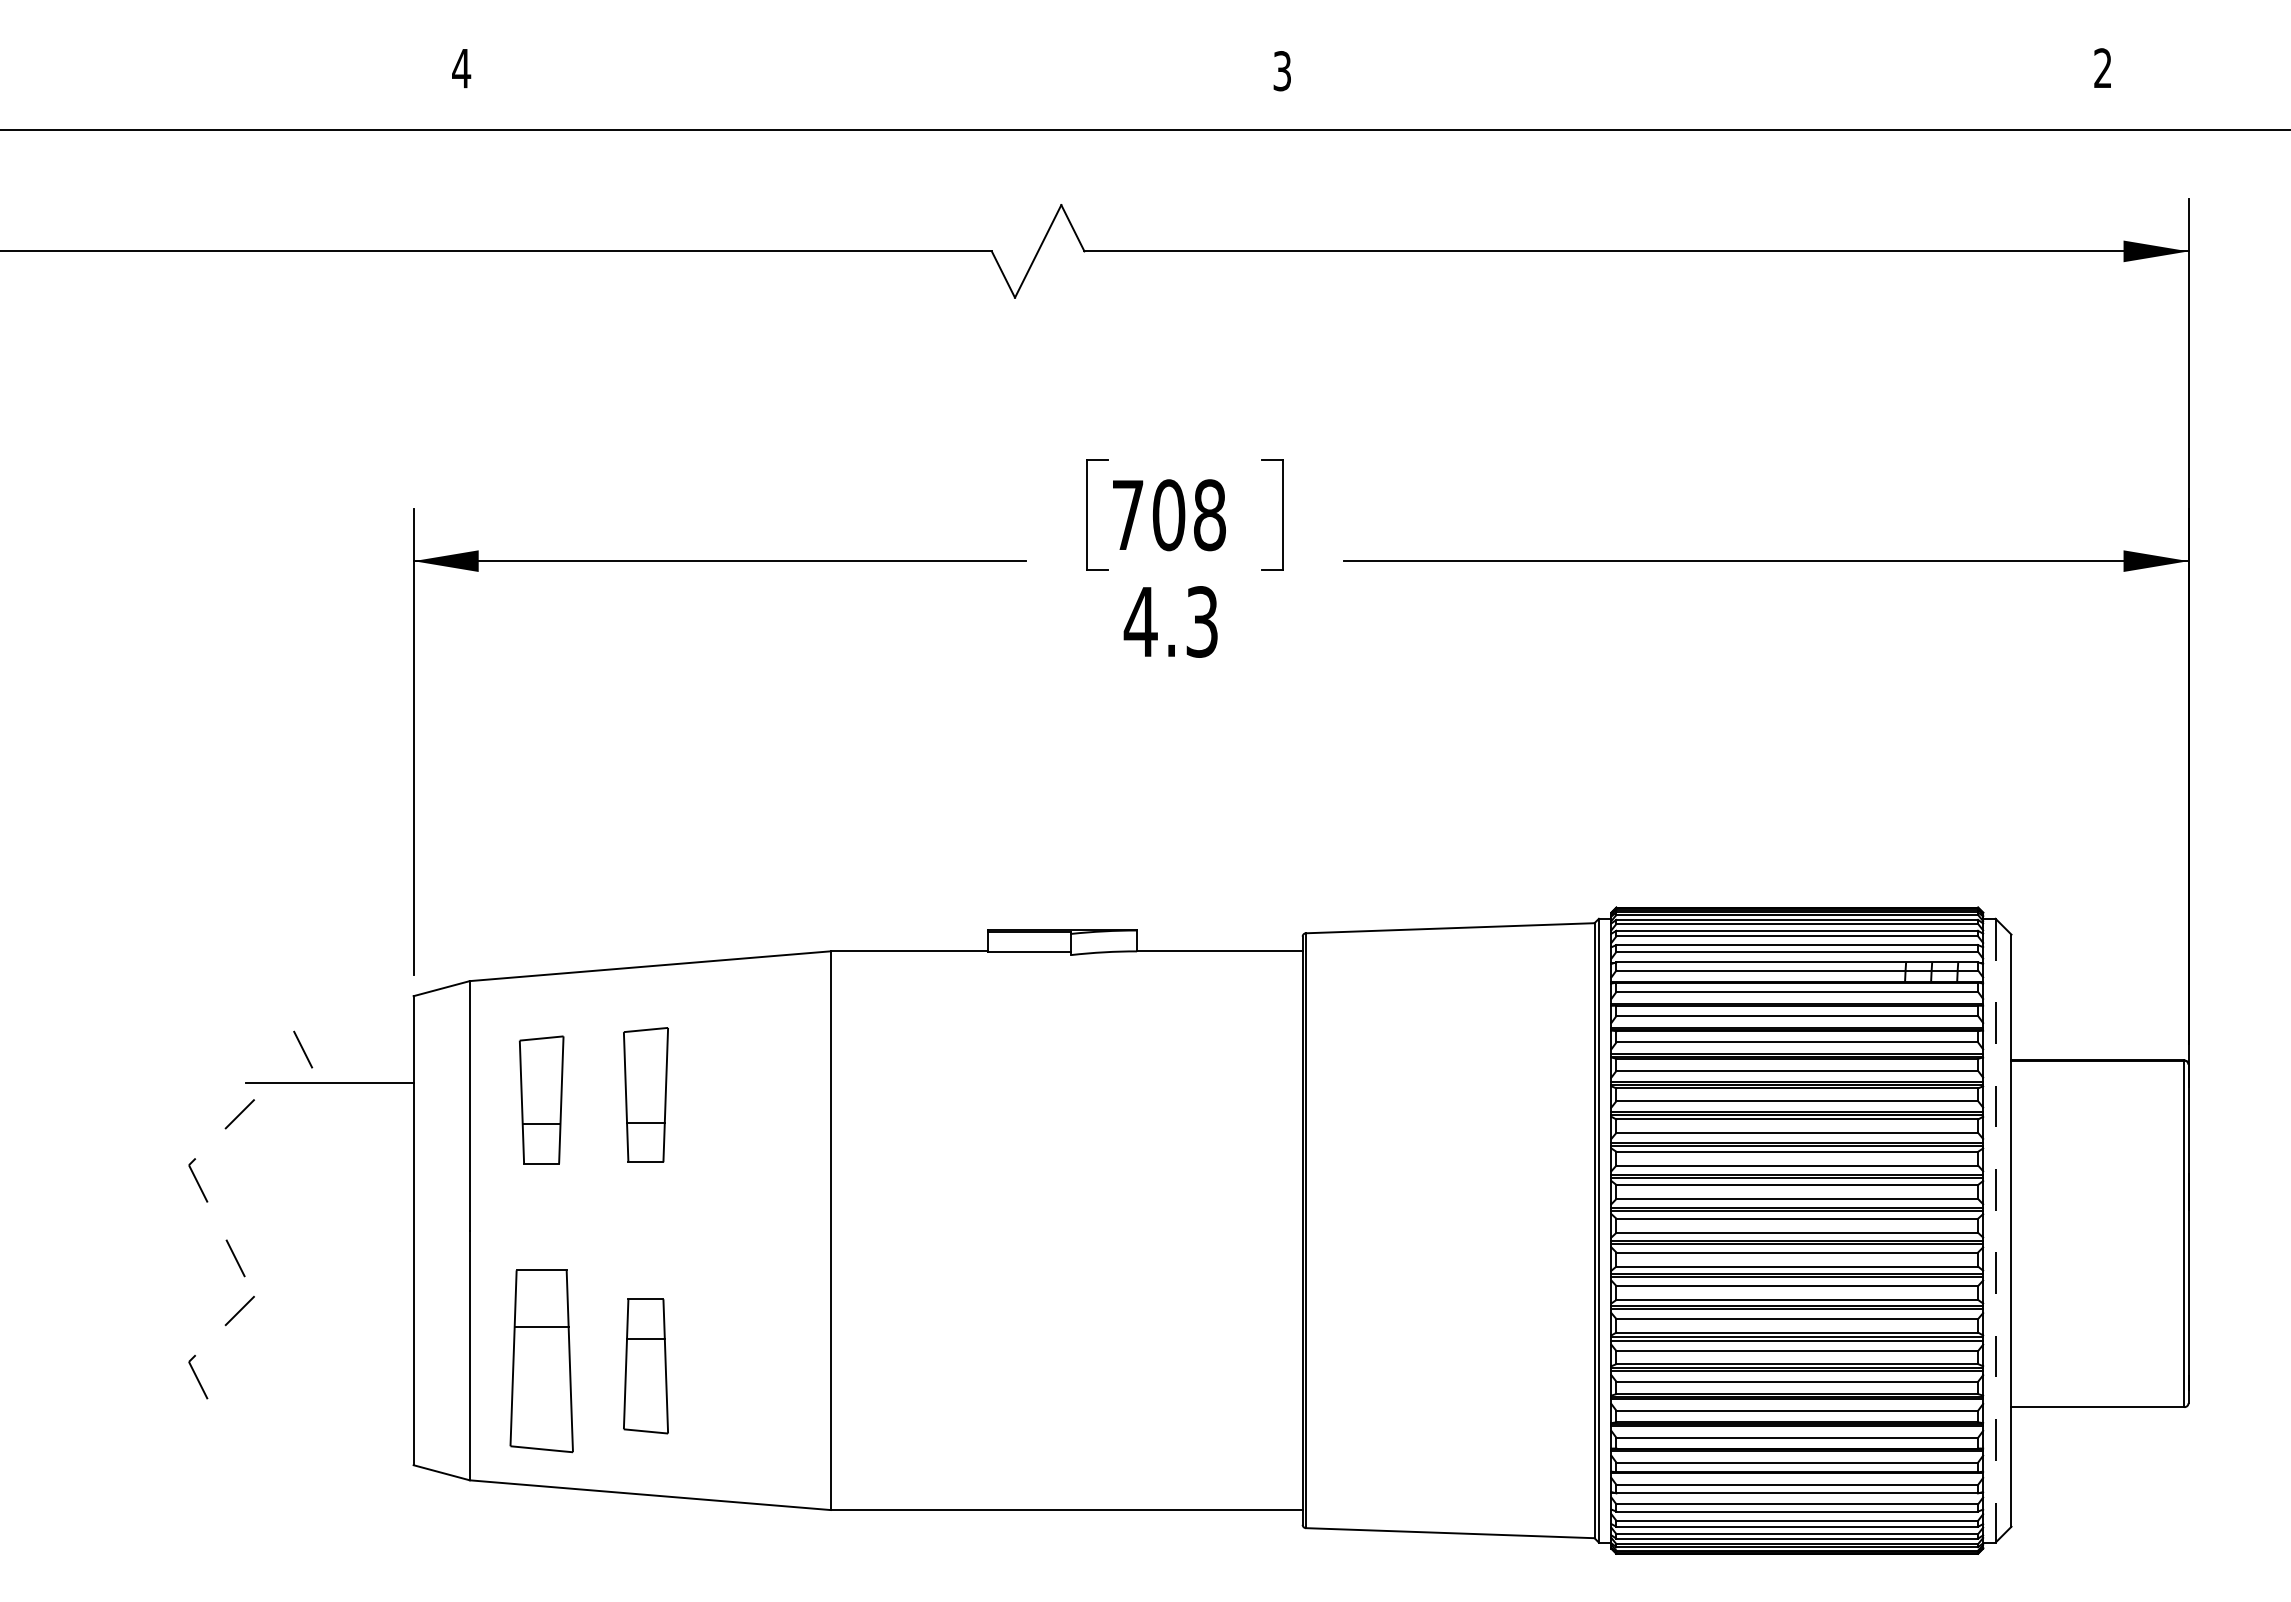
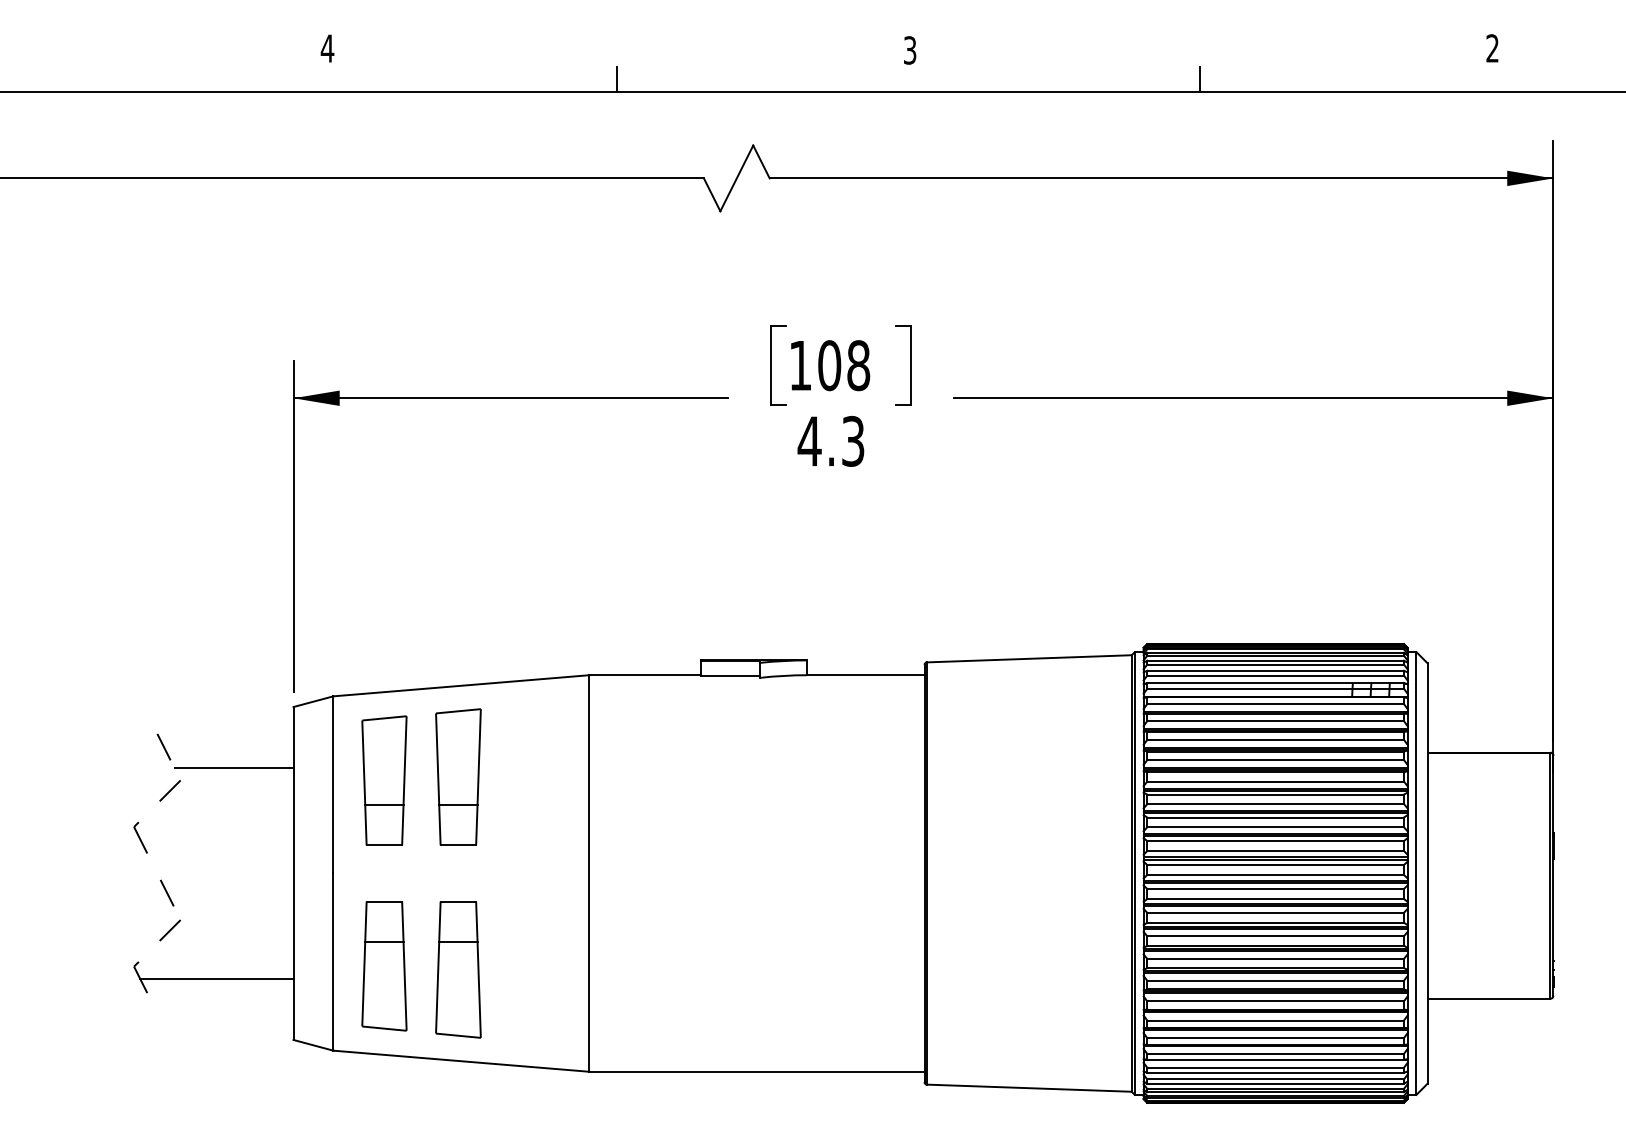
line: (869, 111) -> (617, 79), added
line: (1690, 111) -> (1199, 79), added
text: (1128, 514) -> (800, 365), 708 -> 108
line: (303, 1049) -> (164, 747), moved
part: (645, 1094) -> (458, 776), size x1.43
part: (541, 1099) -> (384, 780), size x1.43
line: (1995, 1230) -> (1416, 873), dashed -> solid
part: (645, 1366) -> (458, 969), size x1.43
line: (305, 1378) -> (216, 978), added

